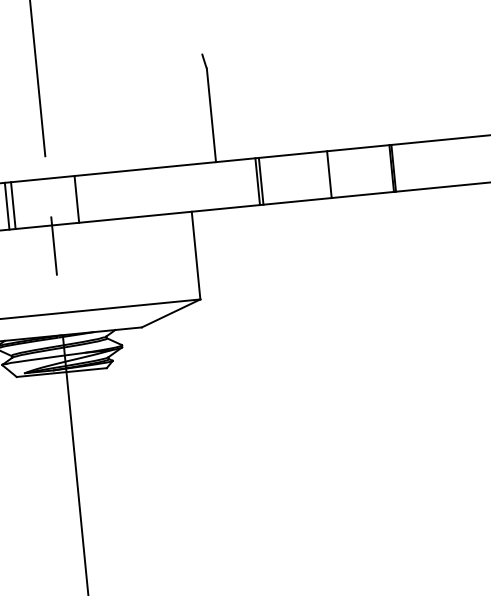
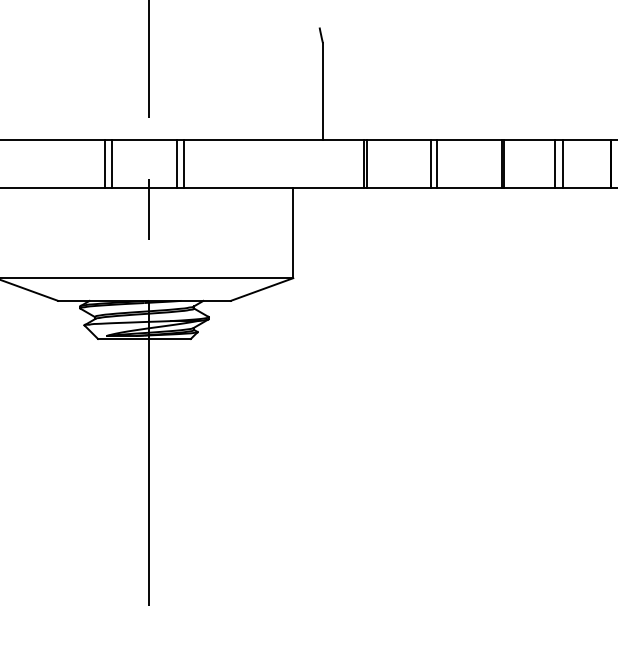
line: (451, 162) -> (563, 163), added
line: (442, 163) -> (554, 163), added
line: (323, 174) -> (431, 163), added
line: (82, 198) -> (183, 163), added

